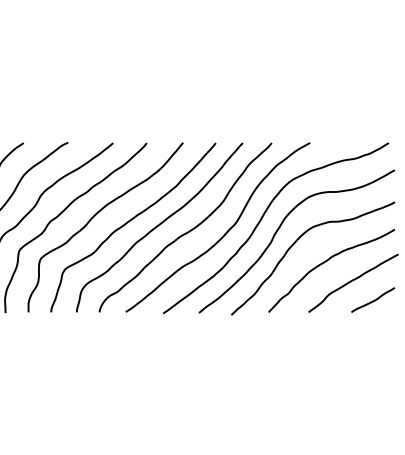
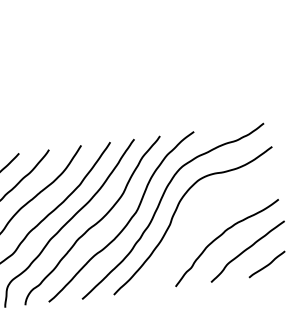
curve: (297, 241) -> (193, 220), removed

